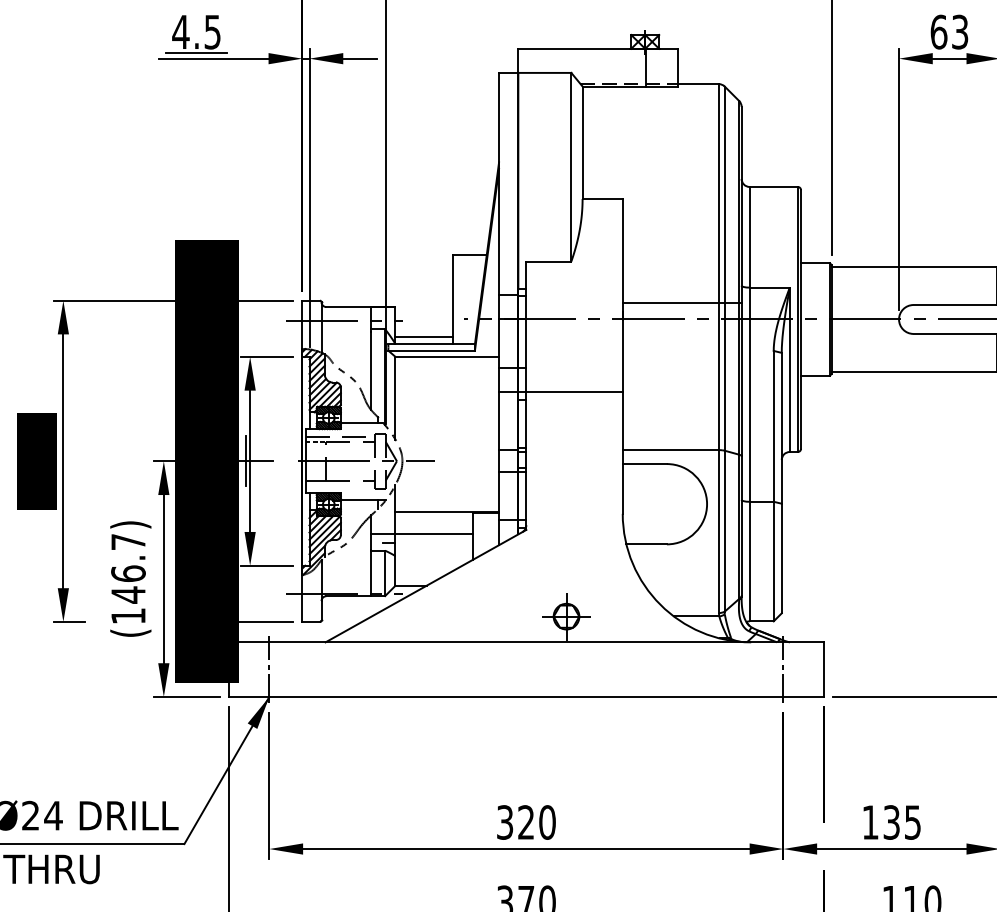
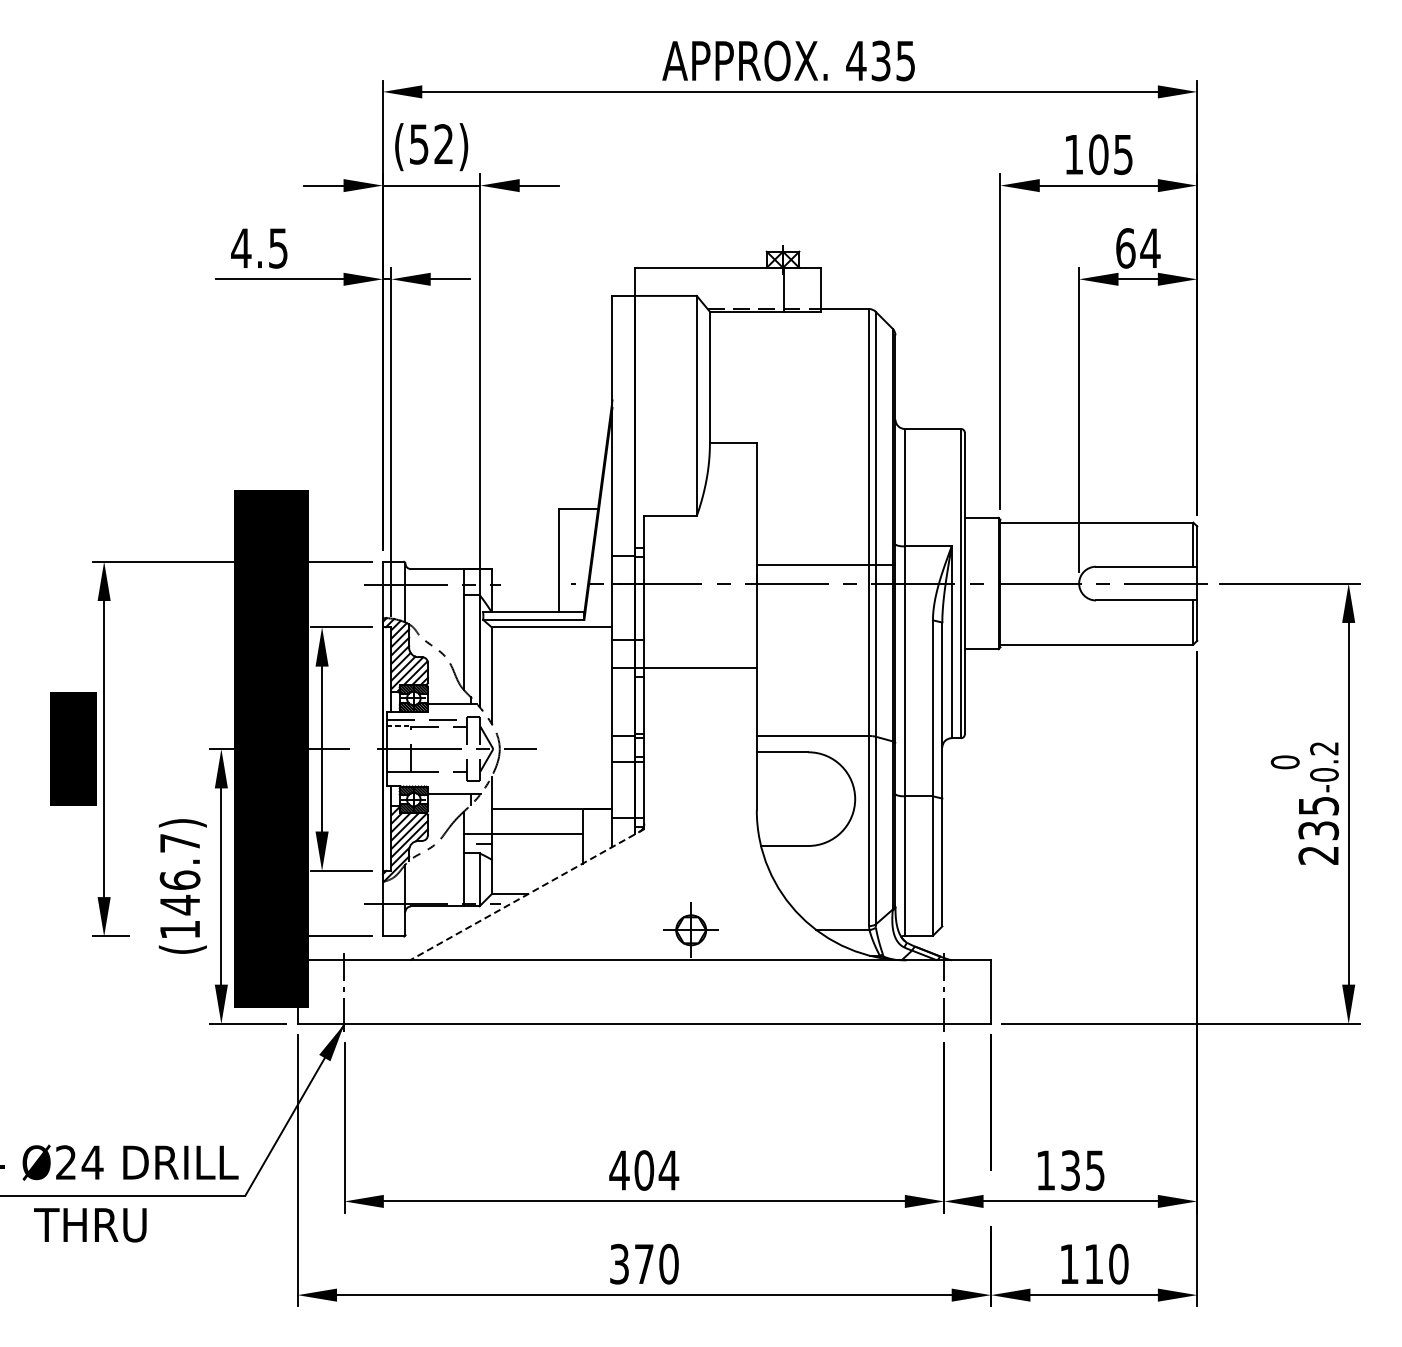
text: (960, 32) -> (1150, 248), 63 -> 64
line: (196, 53) -> (259, 273), removed
line: (424, 337) -> (525, 604), removed
line: (246, 460) -> (317, 748), removed
line: (425, 585) -> (526, 894), solid -> dashed
text: (526, 822) -> (644, 1170), 320 -> 404

